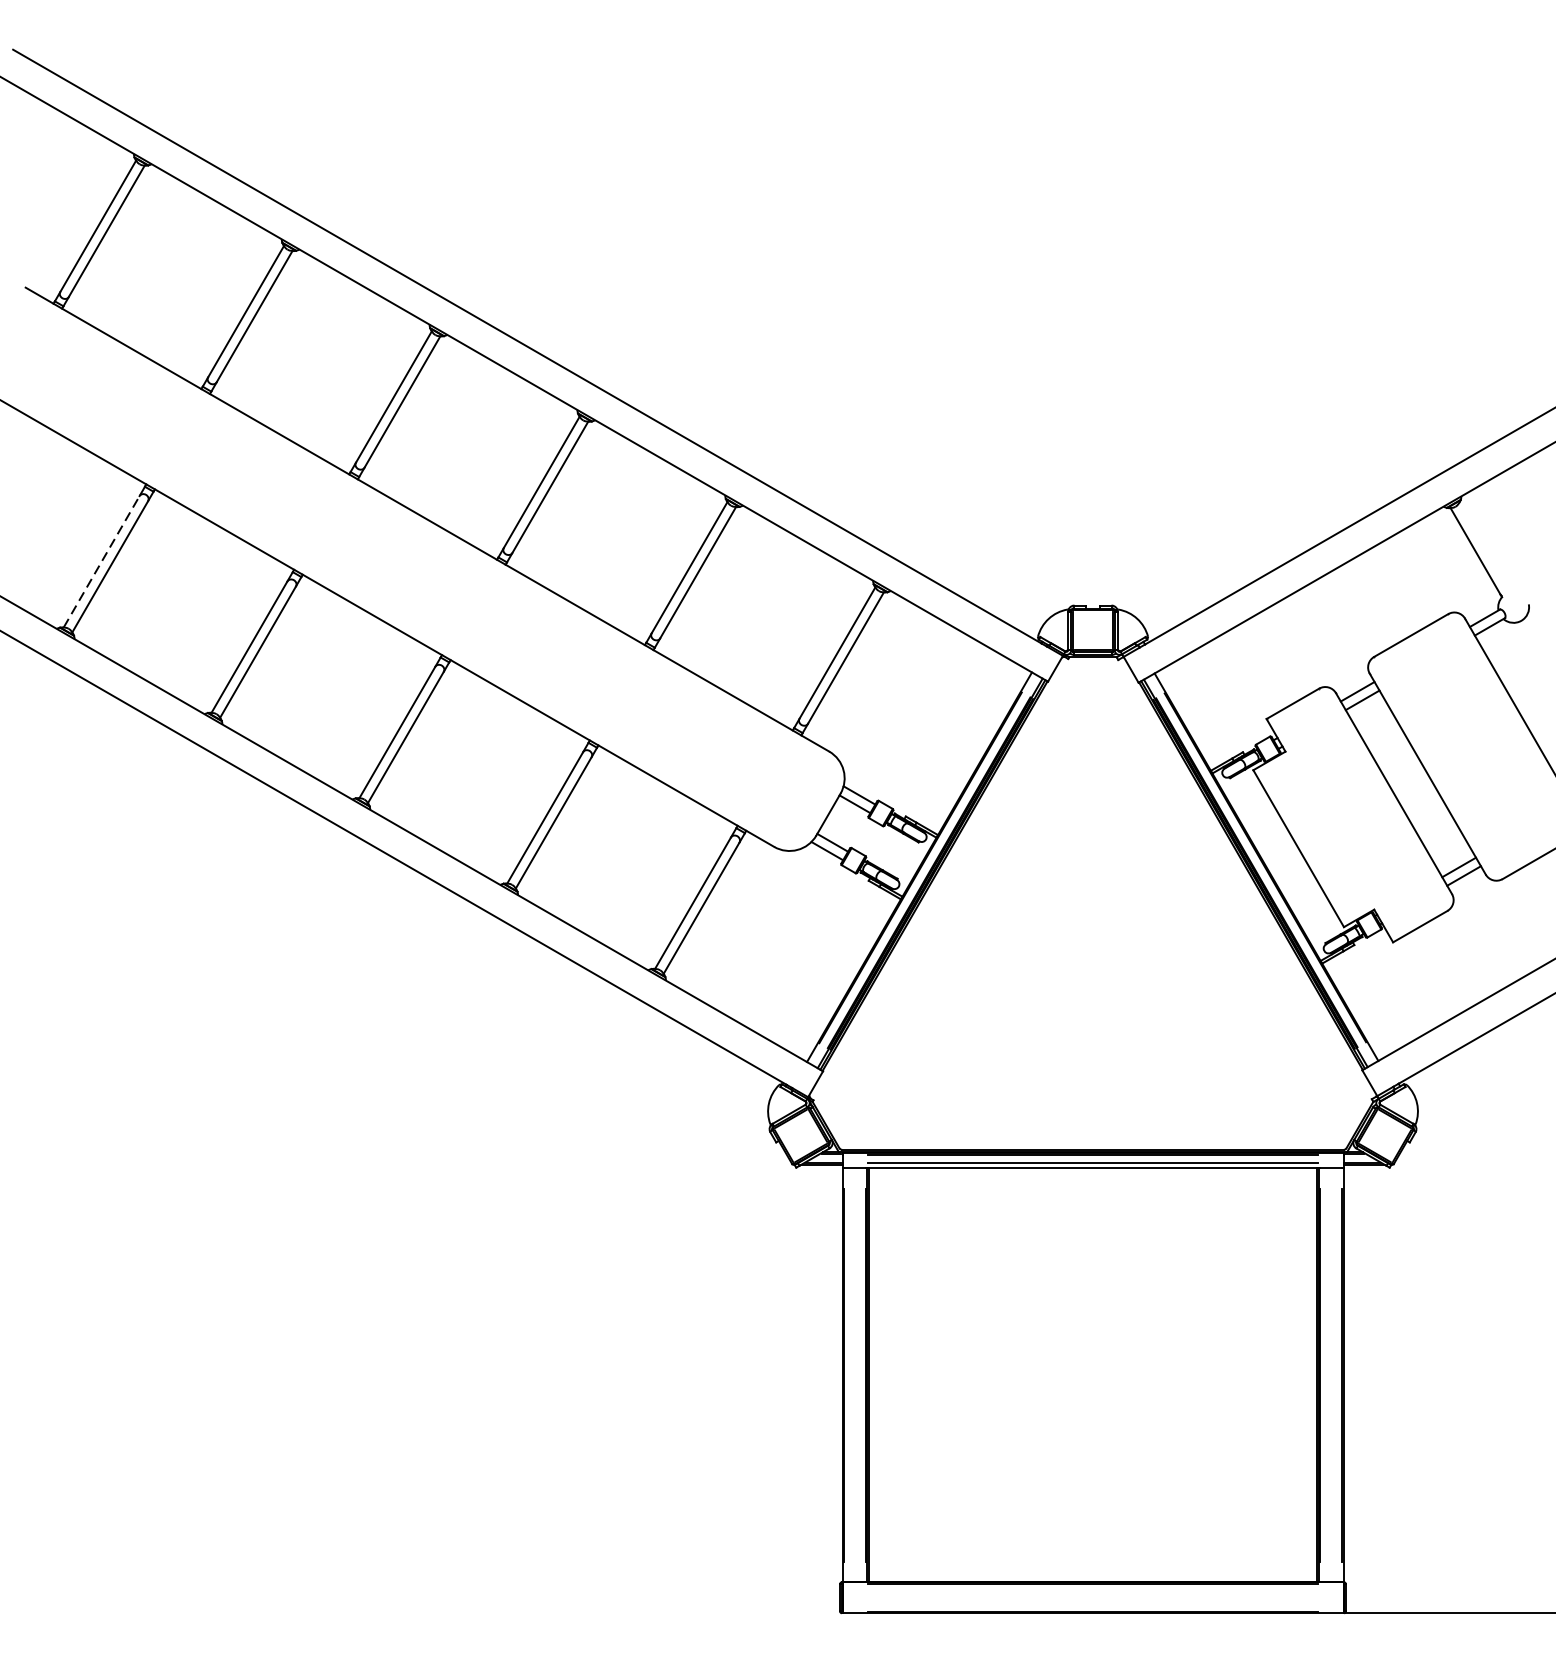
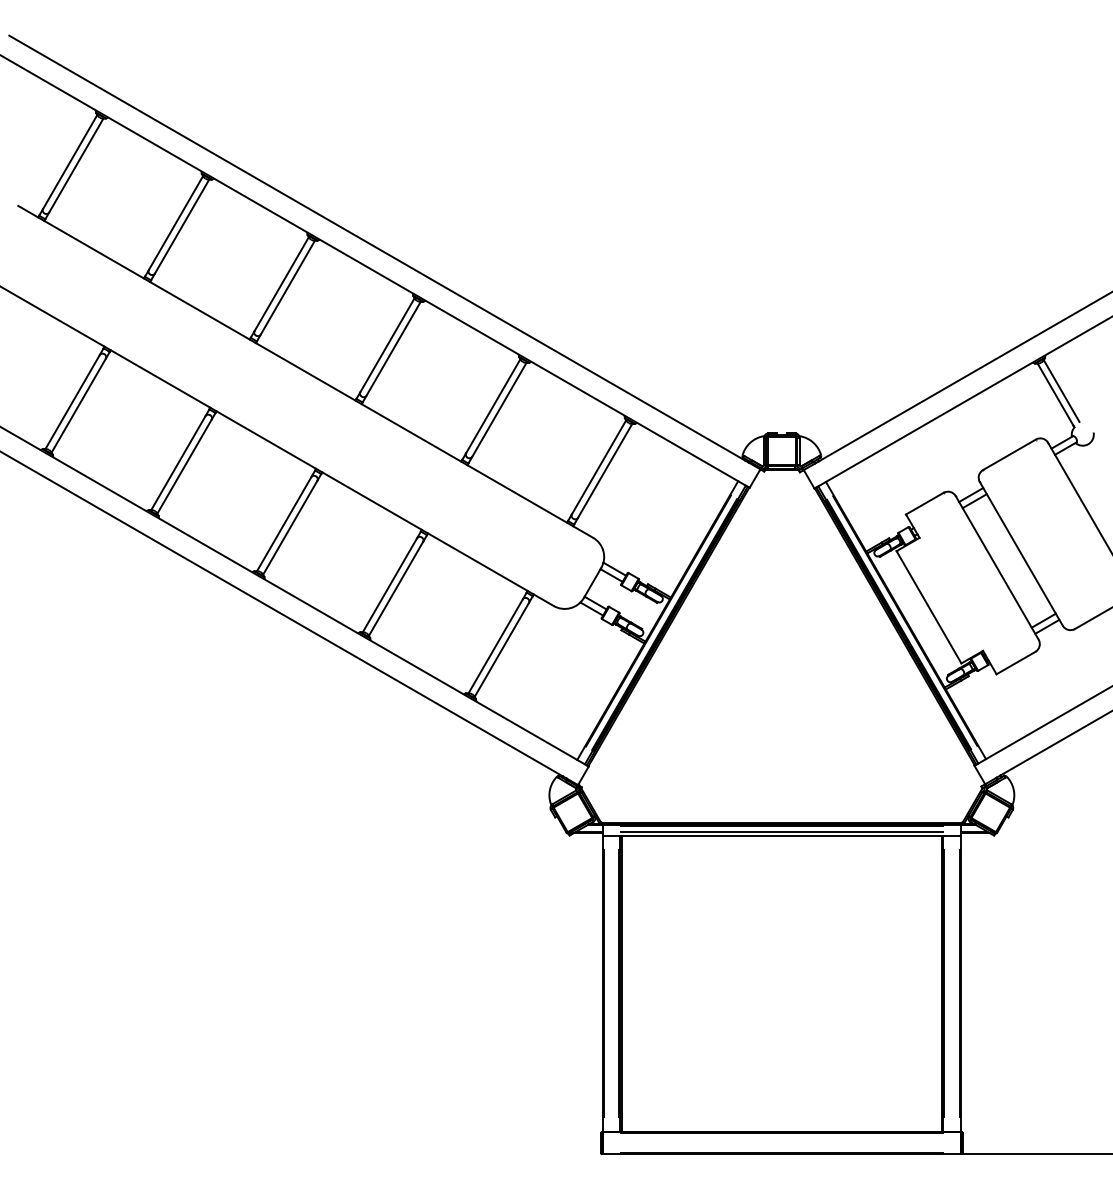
line: (1483, 545) -> (1061, 390), added
line: (101, 561) -> (72, 401), dashed -> solid

